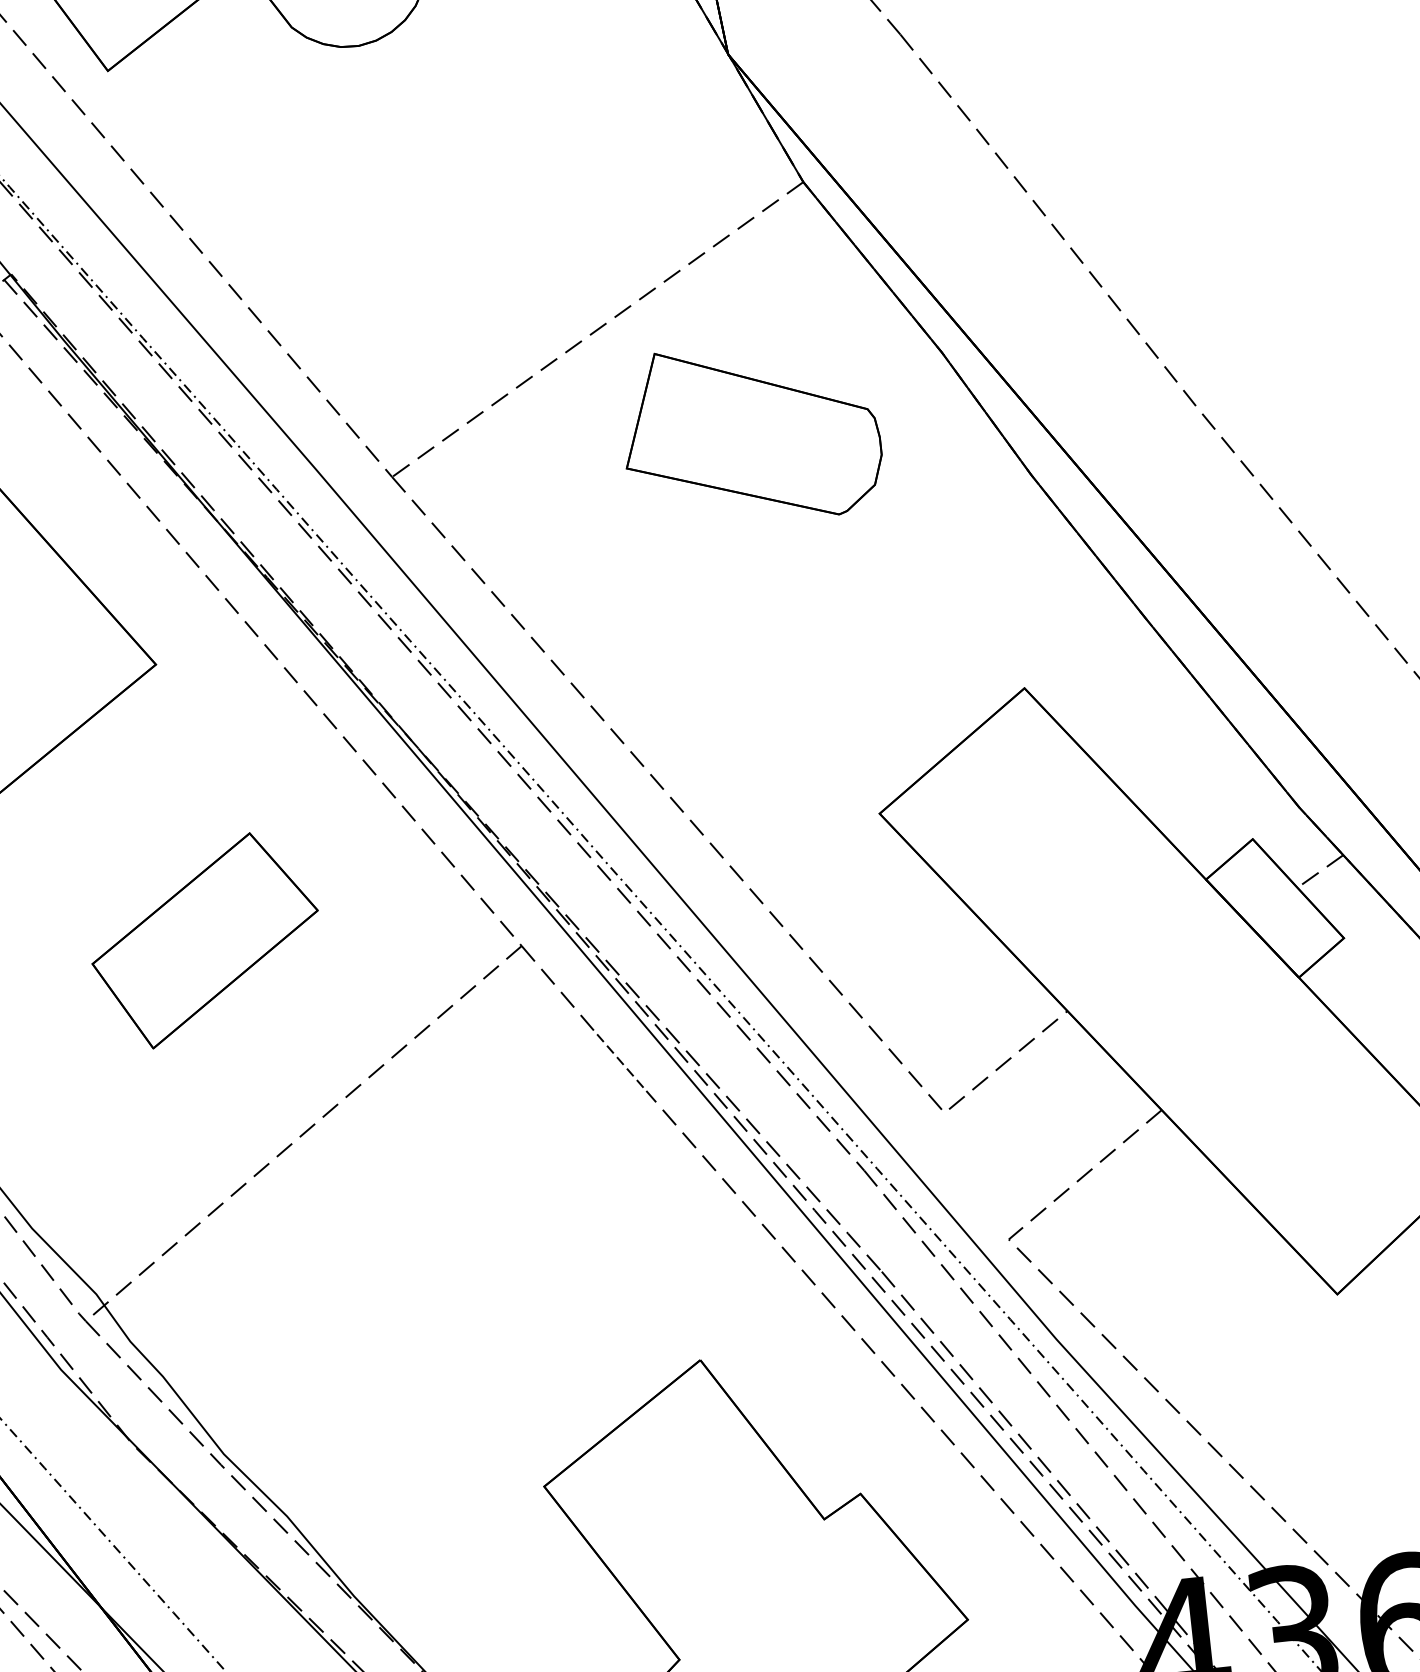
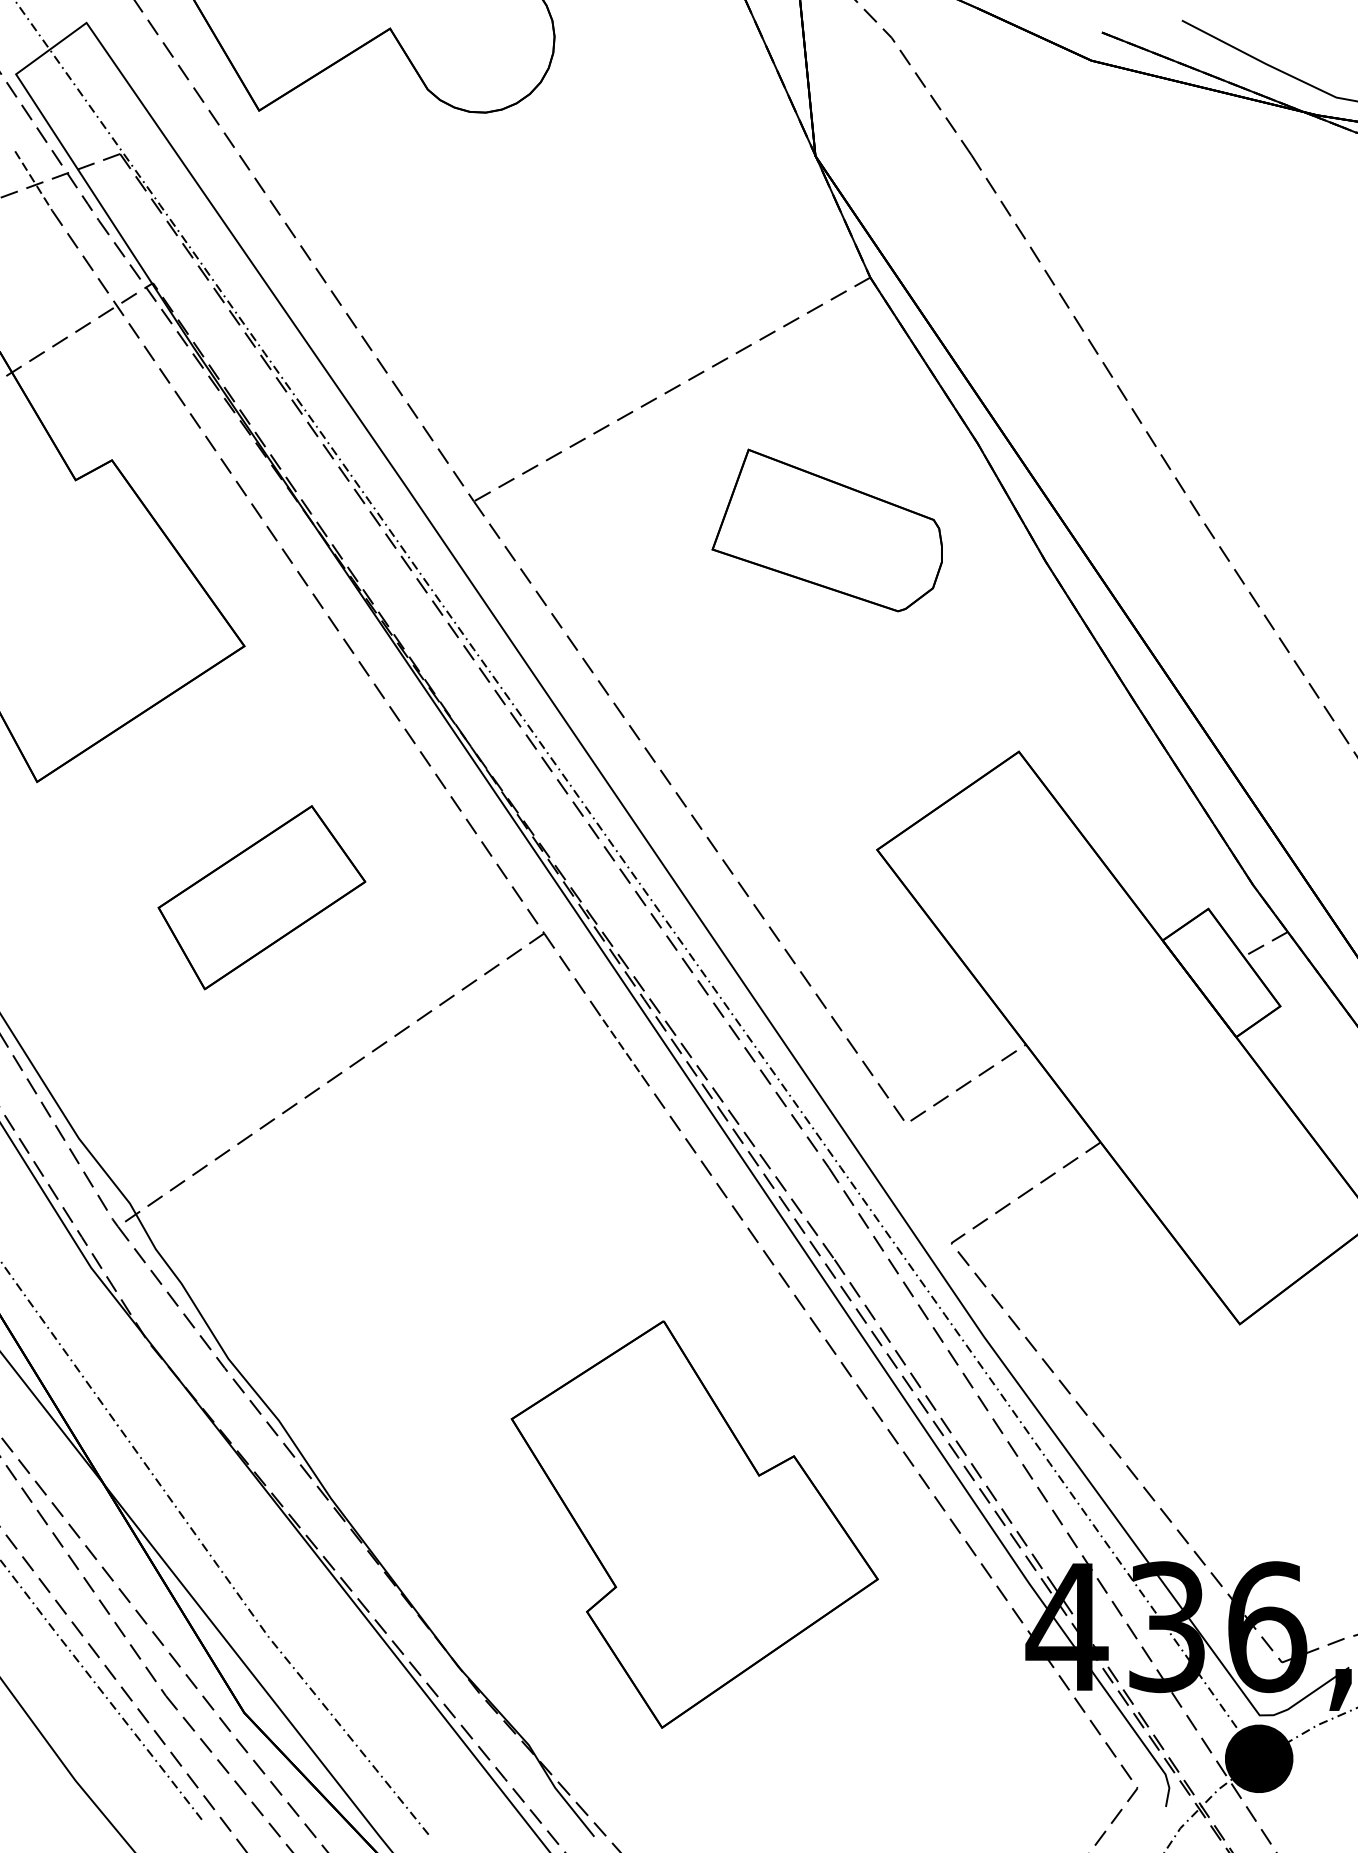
part: (750, 433) -> (826, 530), moved

